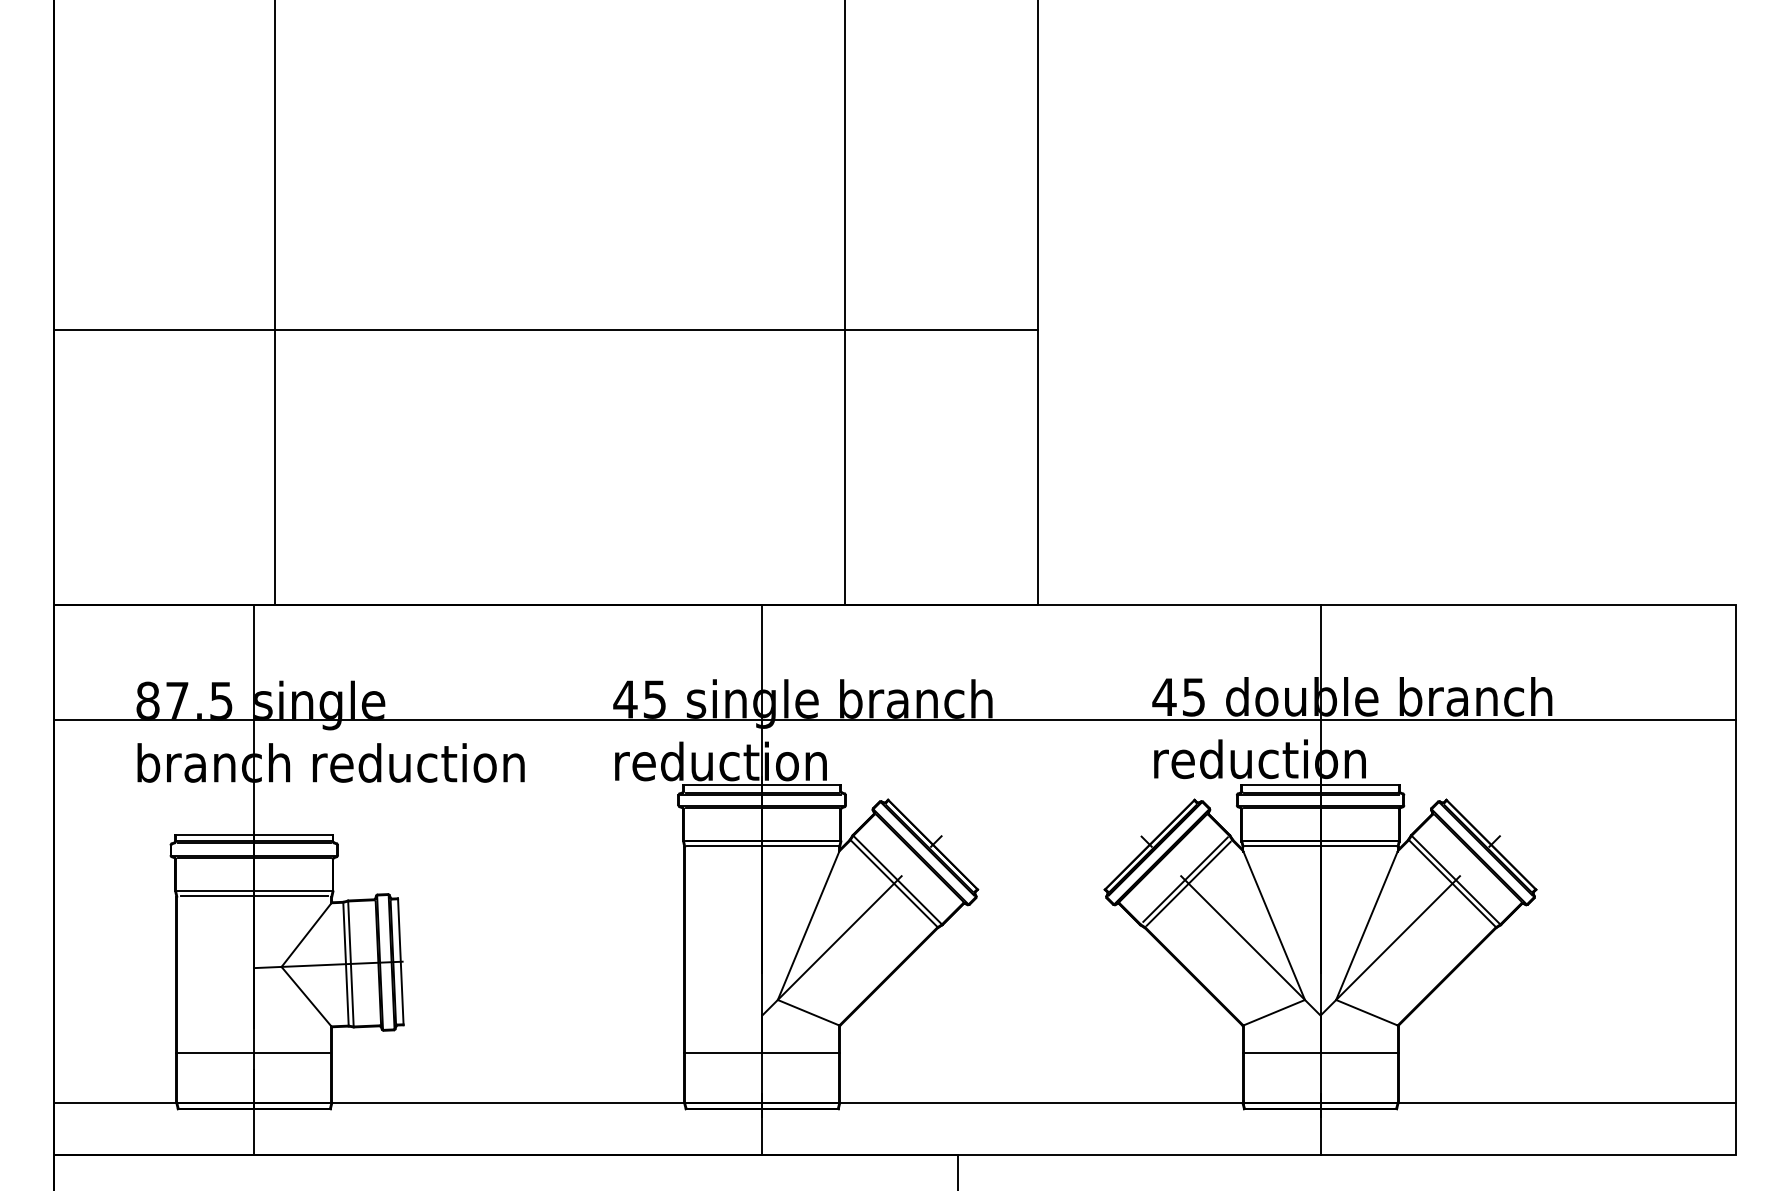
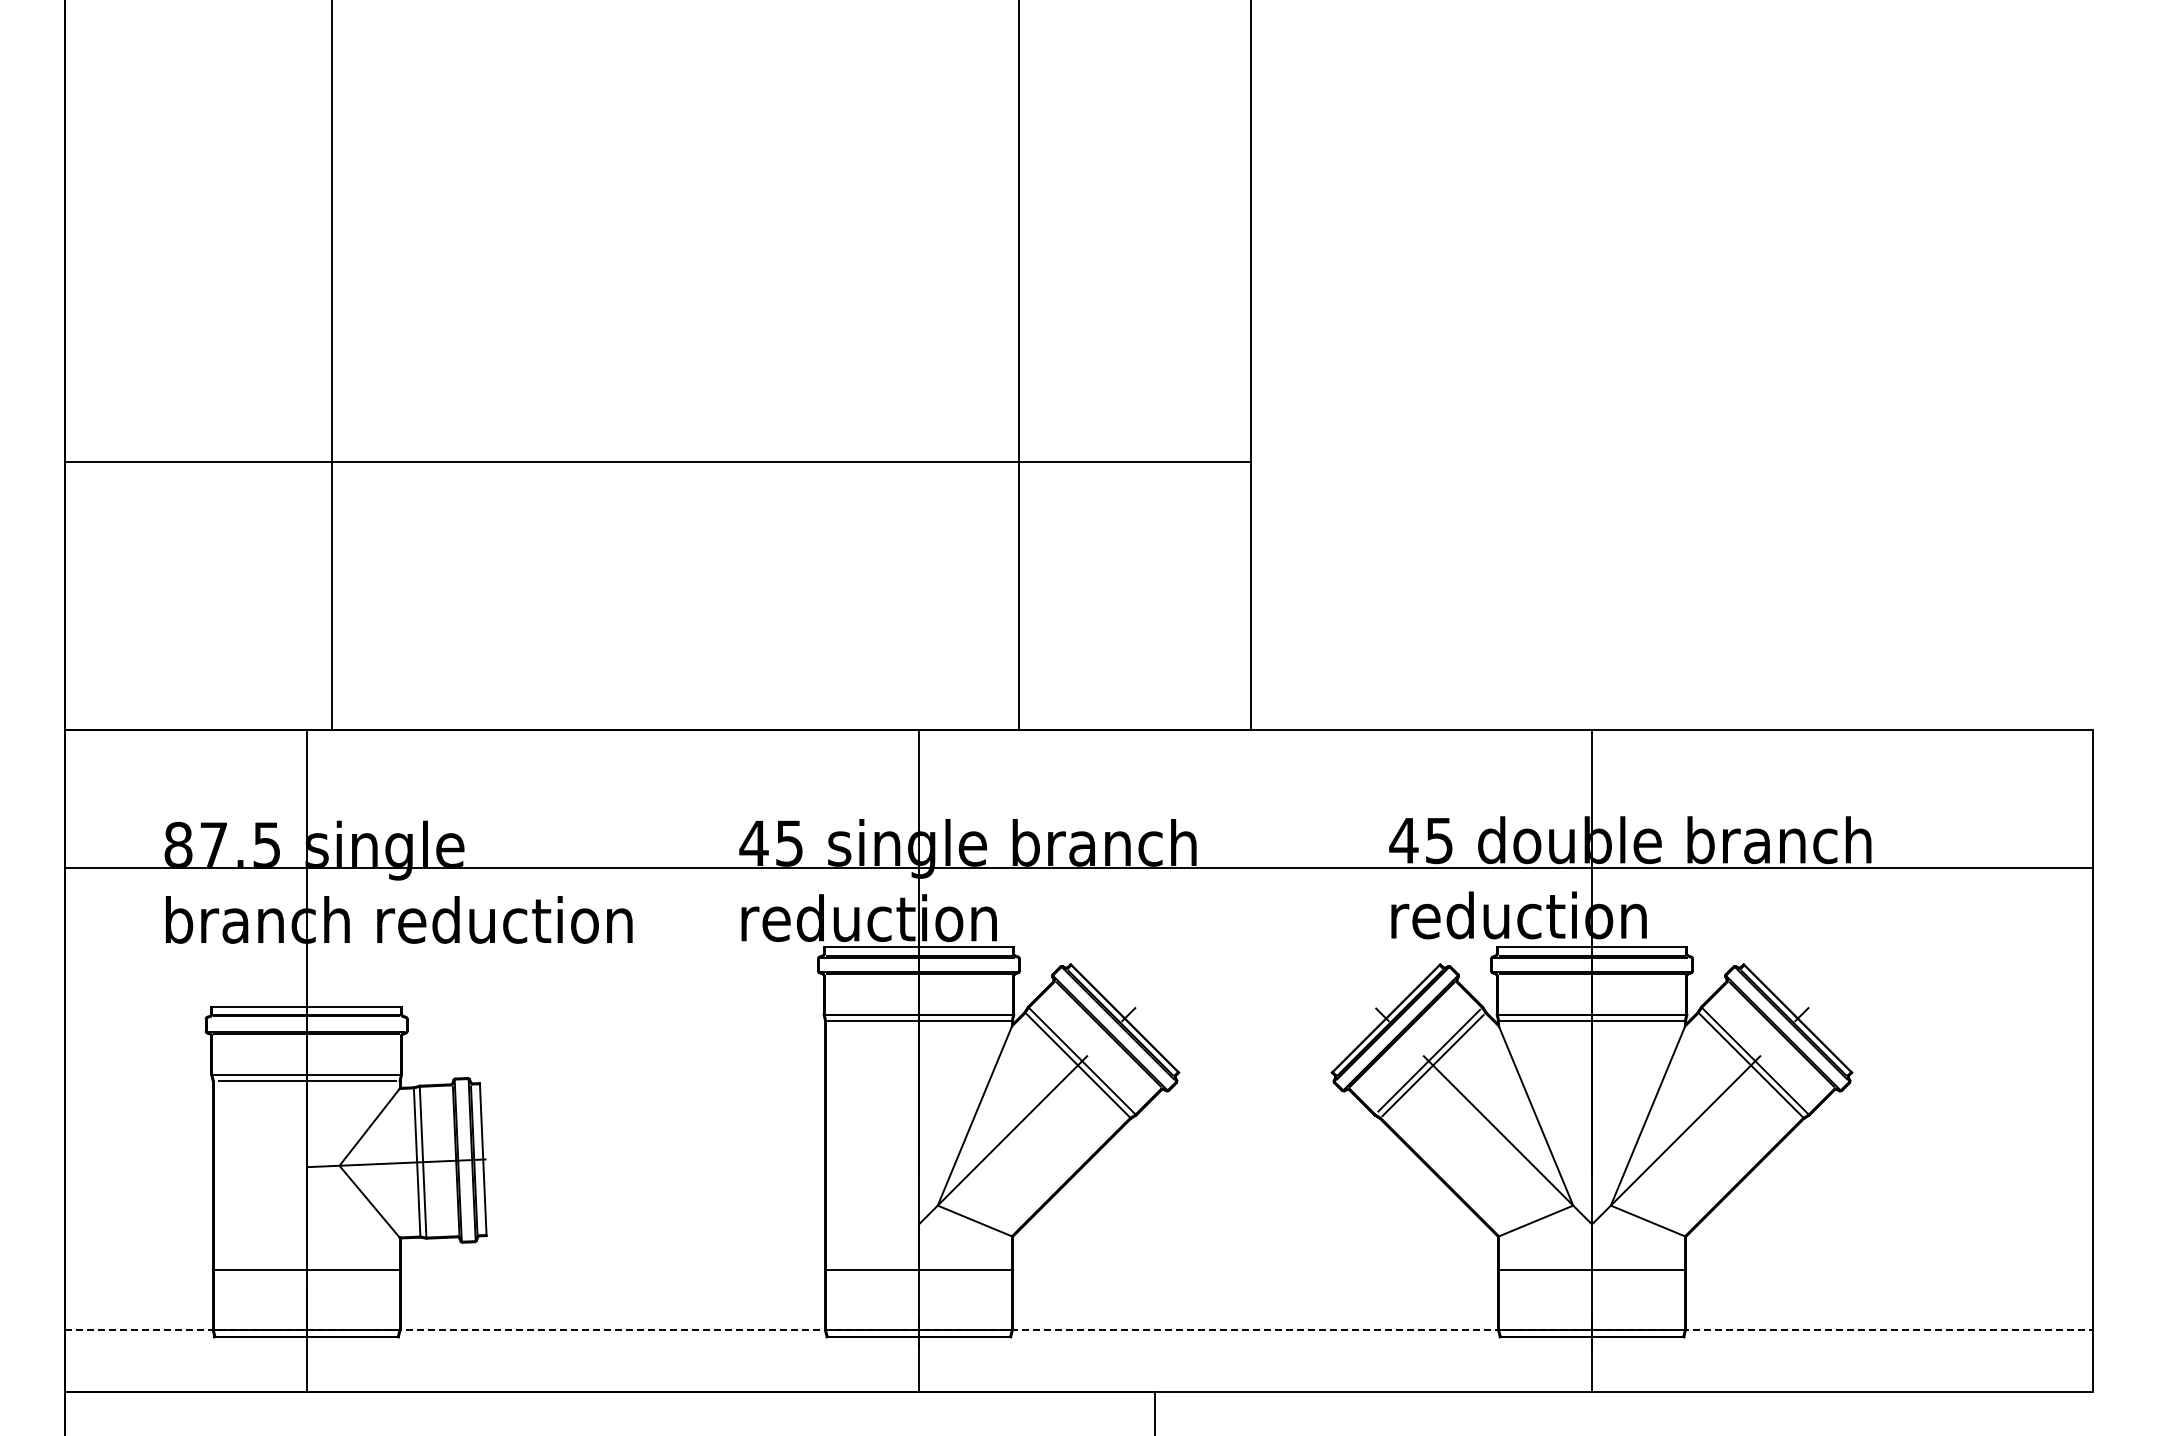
line: (545, 329) -> (657, 461), moved
line: (895, 1102) -> (1079, 1329), solid -> dashed

